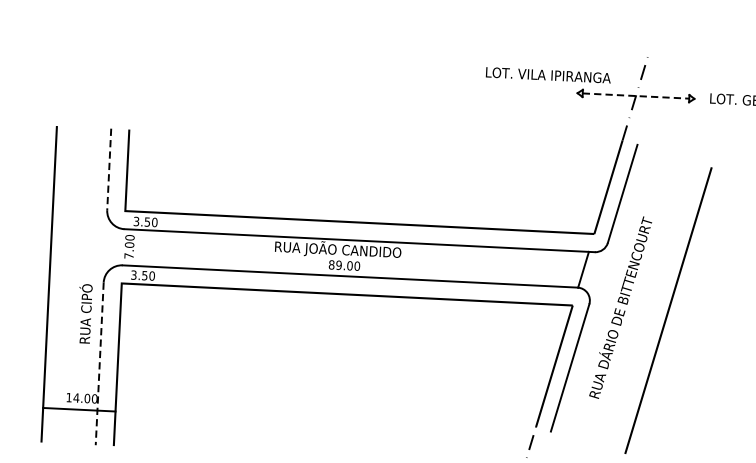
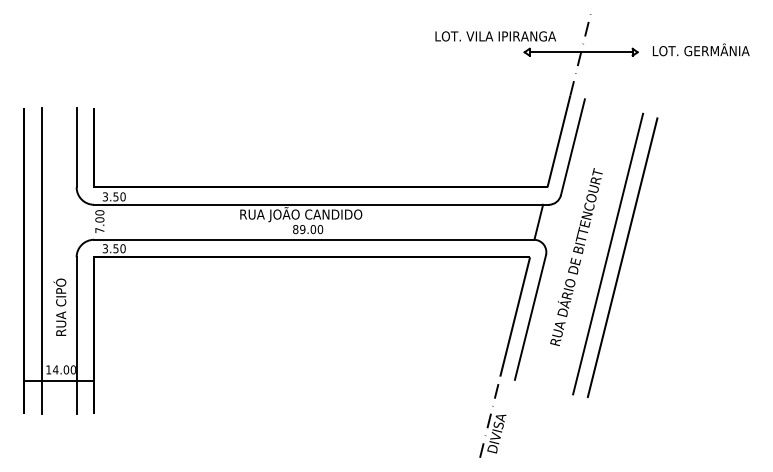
line: (636, 96) -> (581, 52), dashed -> solid
line: (109, 170) -> (76, 148), dashed -> solid
line: (67, 285) -> (41, 261), added
line: (654, 305) -> (608, 253), added
text: (84, 312) -> (59, 306), moved
line: (99, 363) -> (76, 335), dashed -> solid

